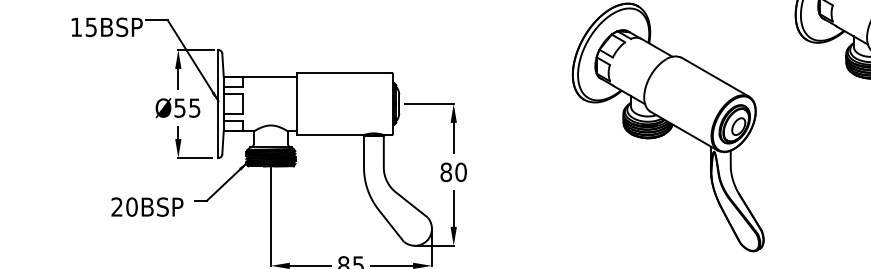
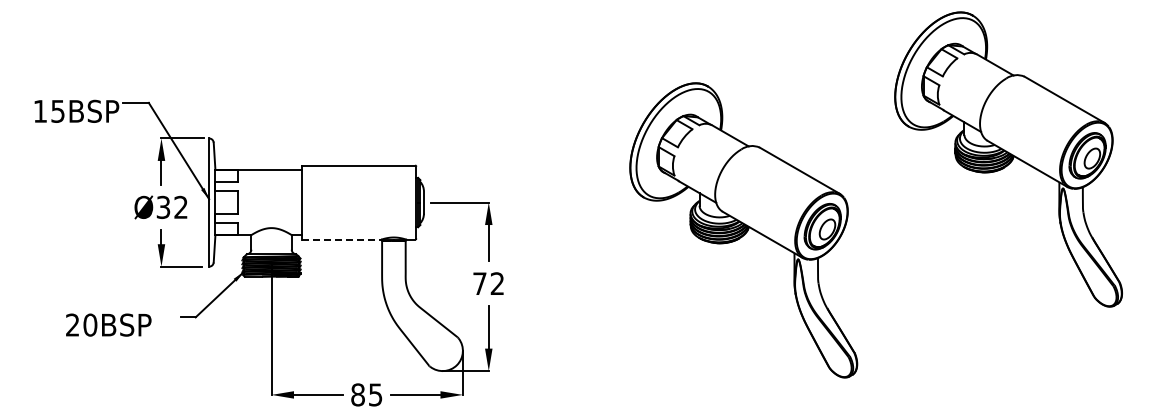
text: (187, 108) -> (172, 207), Ø55 -> Ø32
line: (329, 135) -> (341, 239), solid -> dashed
text: (453, 172) -> (488, 283), 80 -> 72
text: (147, 206) -> (108, 324), moved

